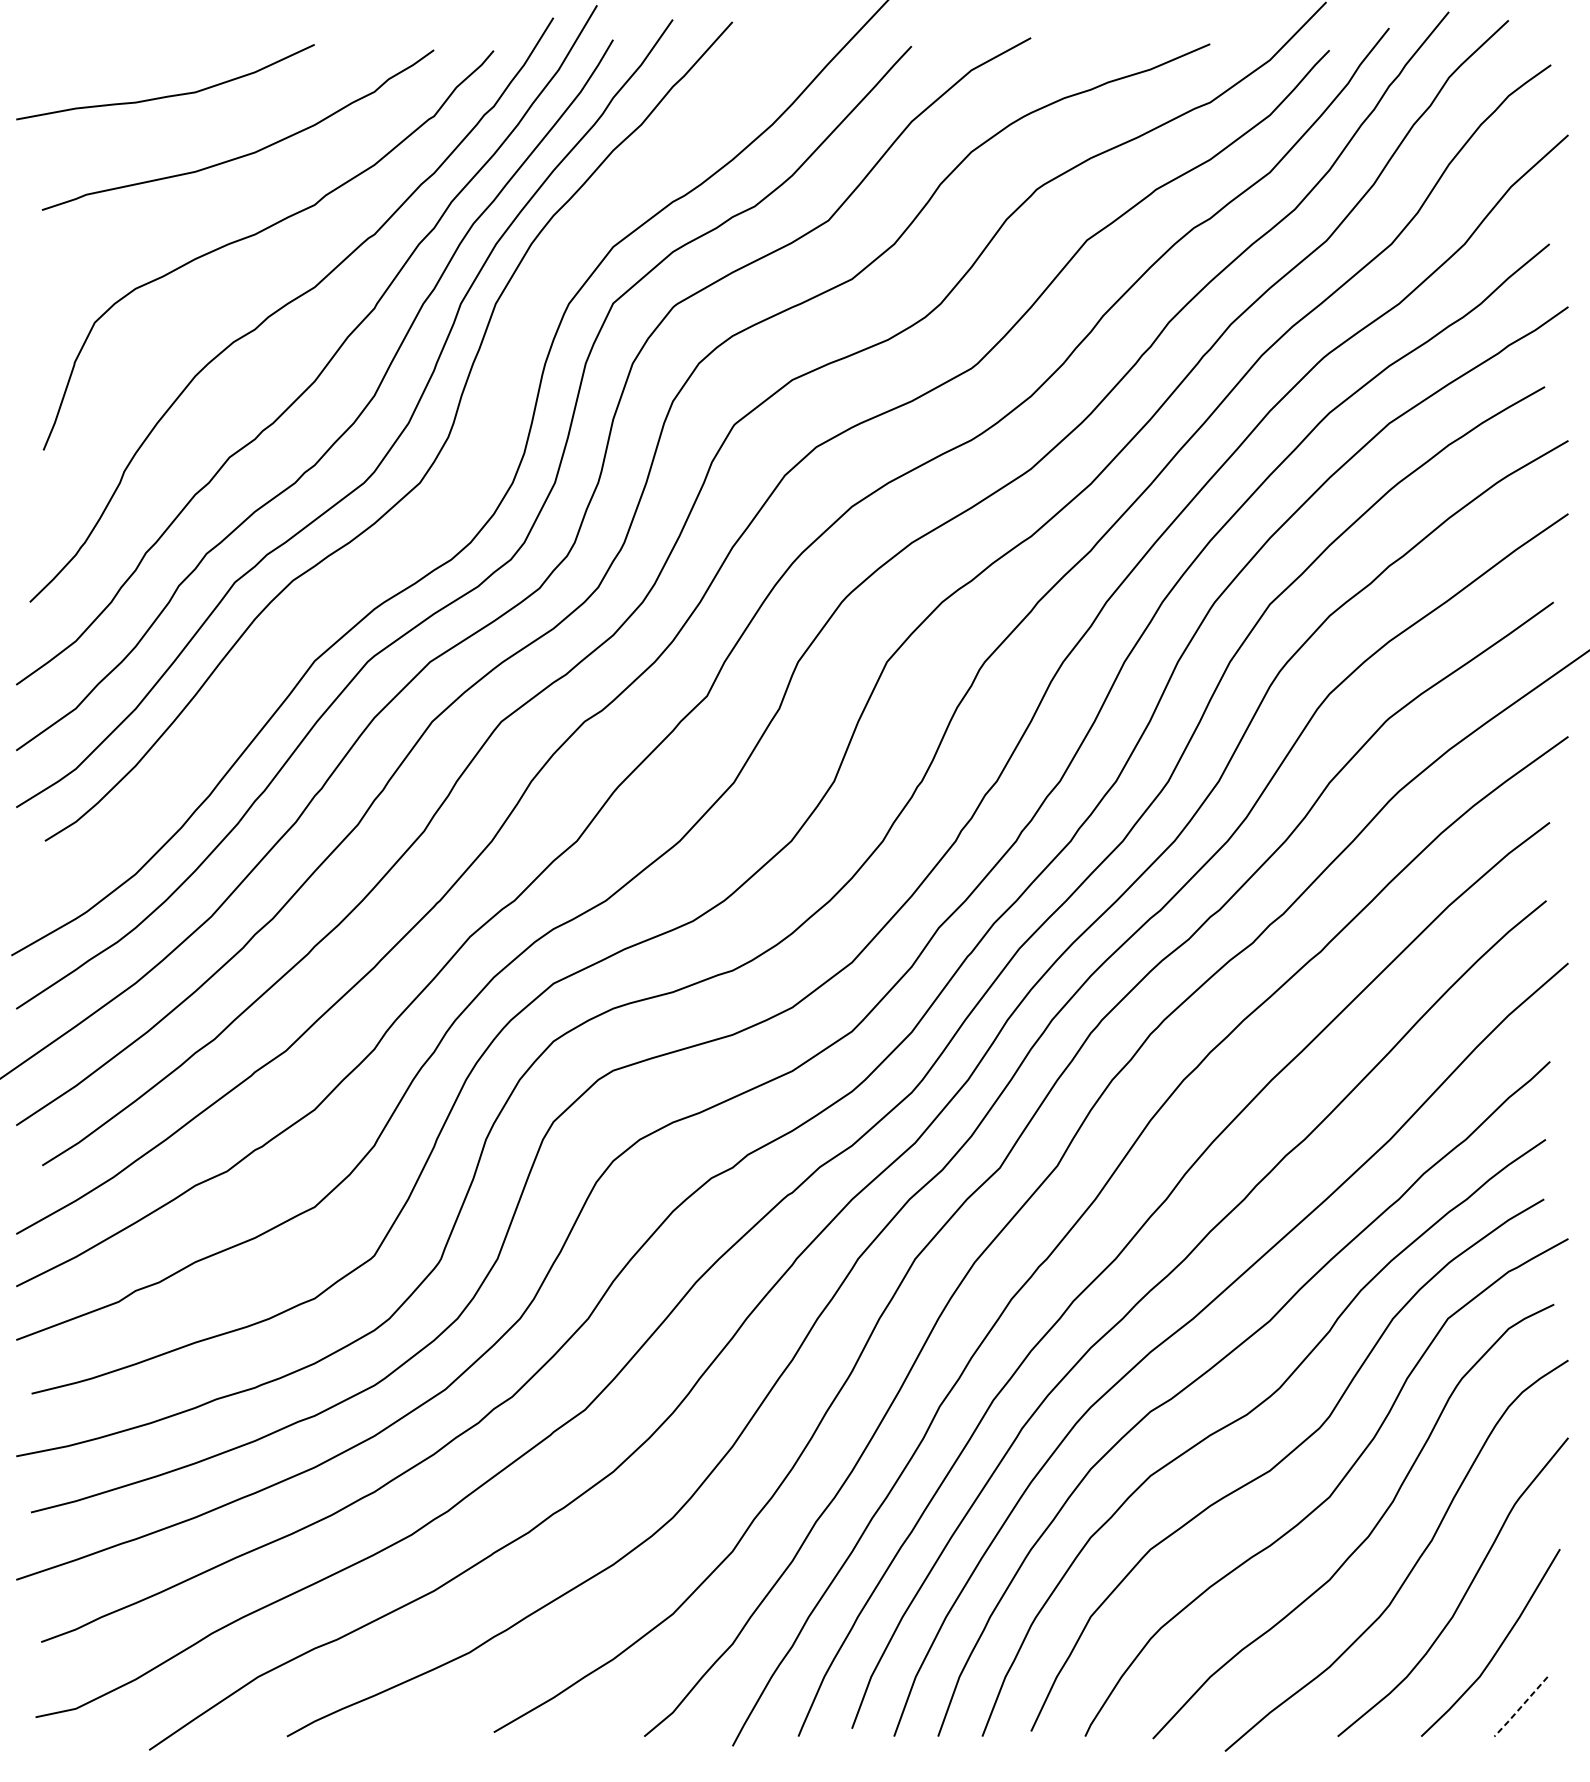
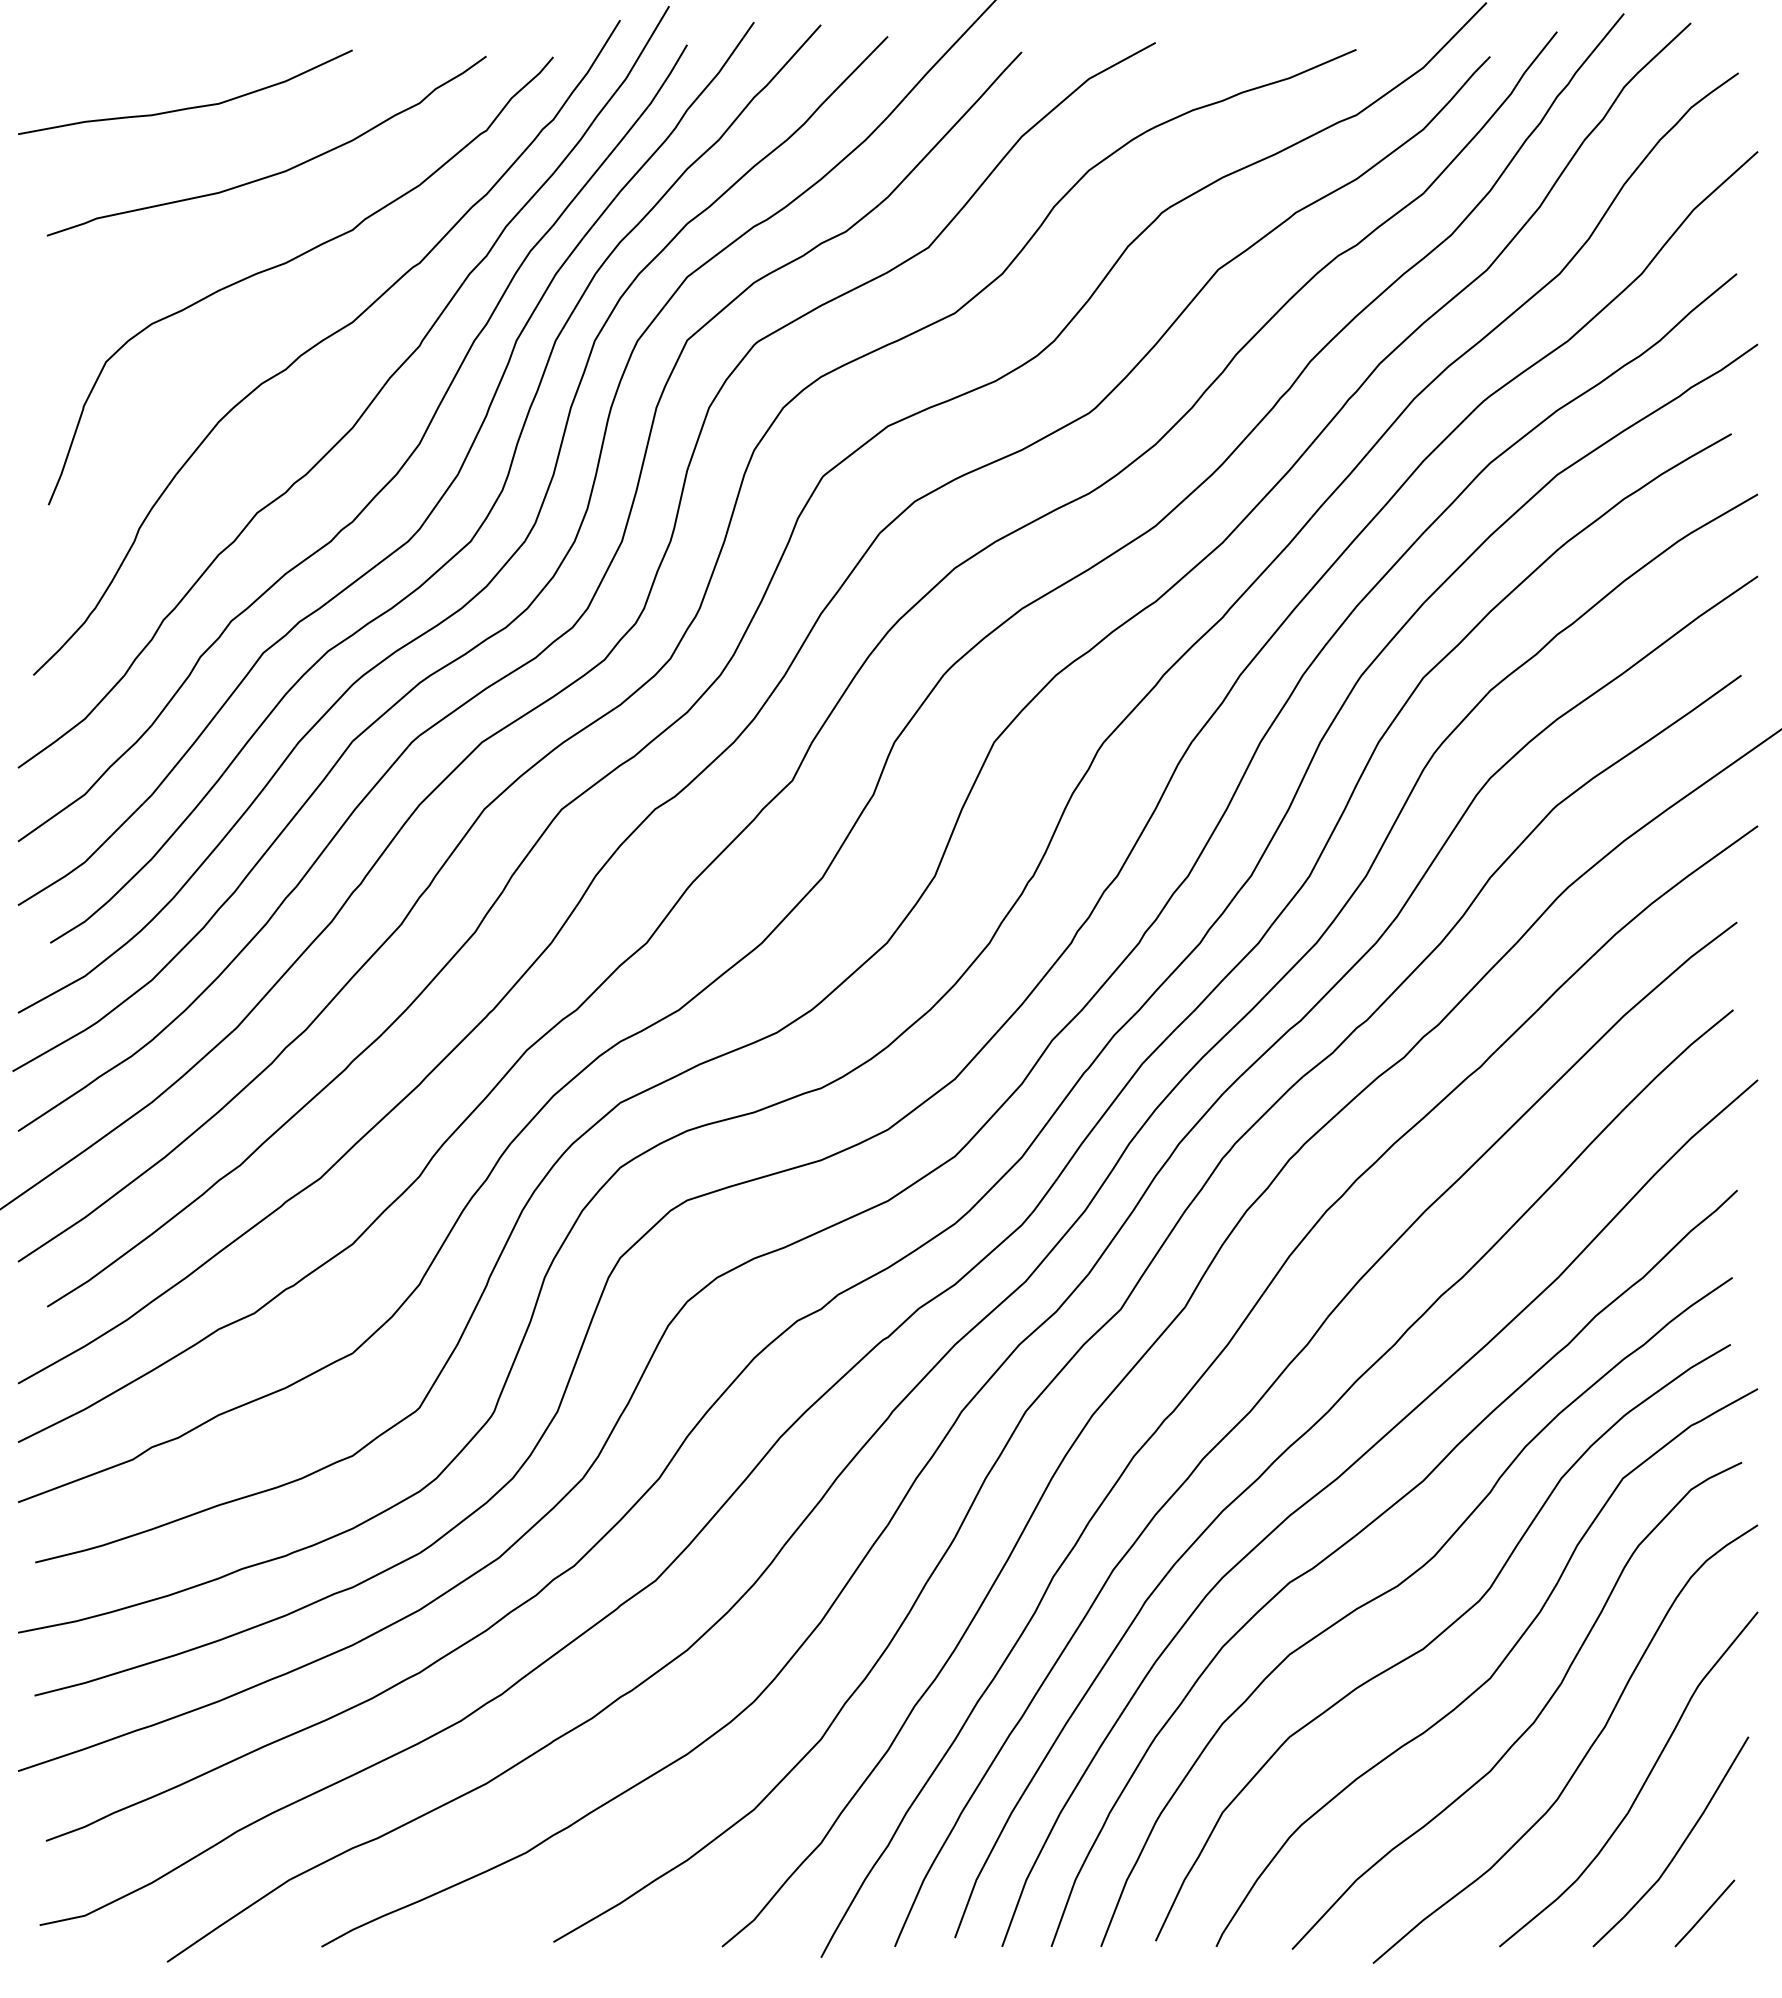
curve: (450, 502) -> (504, 563), added
line: (1520, 1707) -> (1704, 1914), dashed -> solid

